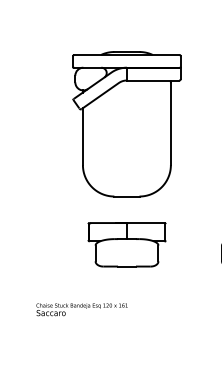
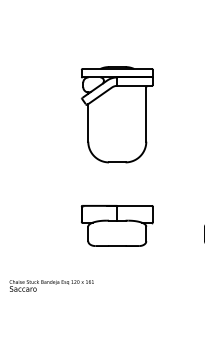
part: (127, 124) -> (117, 114), size x0.71
text: (81, 309) -> (51, 285), moved

